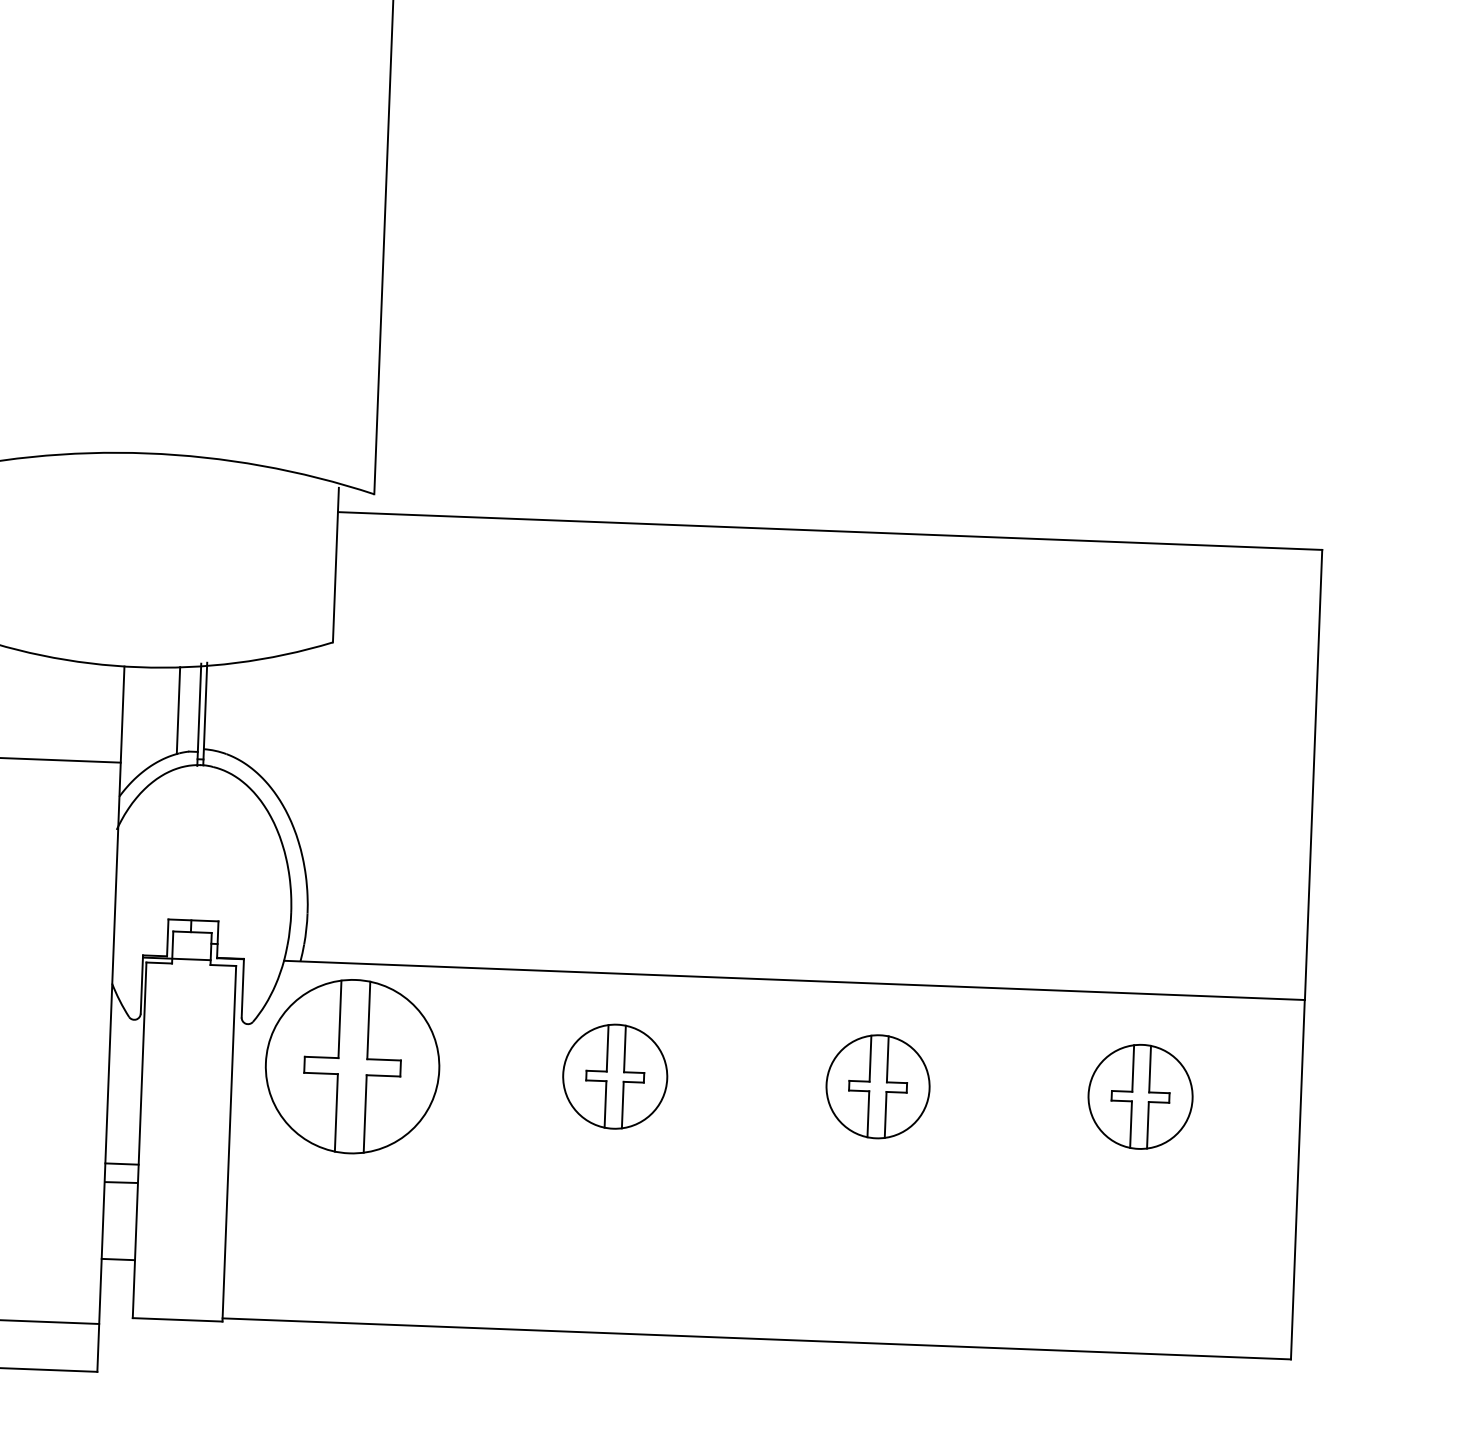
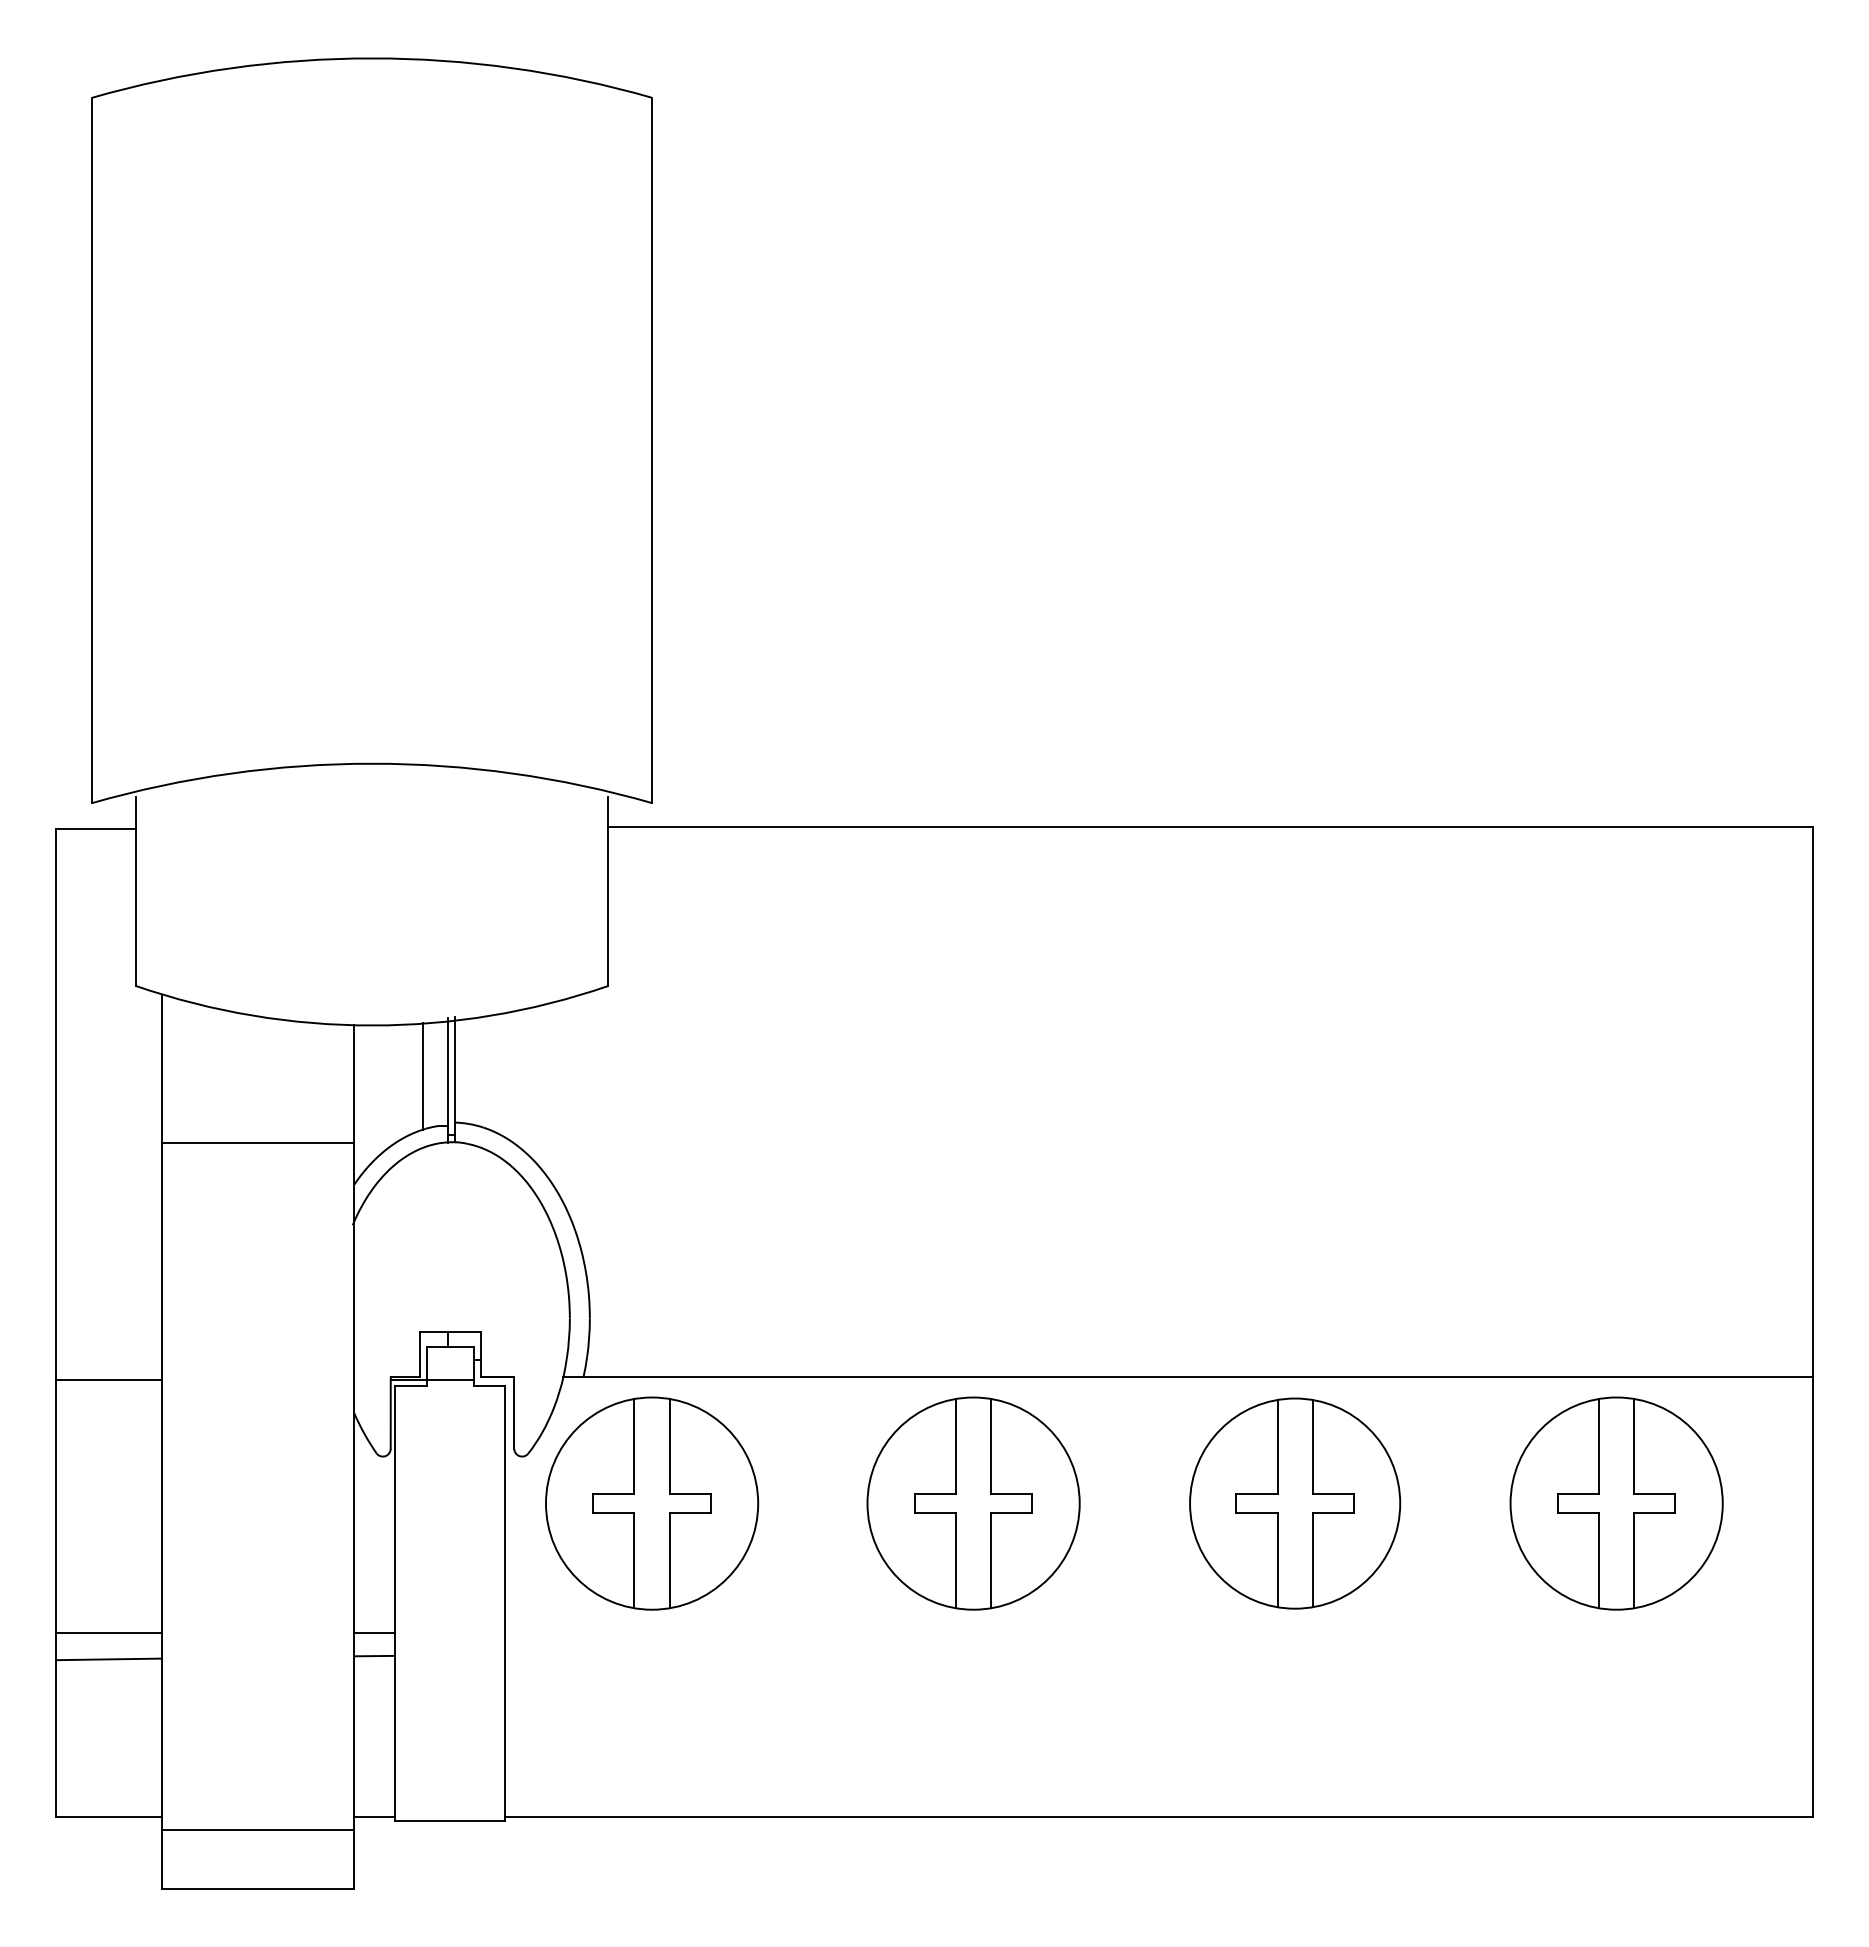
part: (615, 1076) -> (973, 1503), size x1.67
part: (878, 1086) -> (1295, 1503), size x1.67
part: (1140, 1096) -> (1616, 1503), size x1.67
line: (118, 1259) -> (374, 1817), moved

